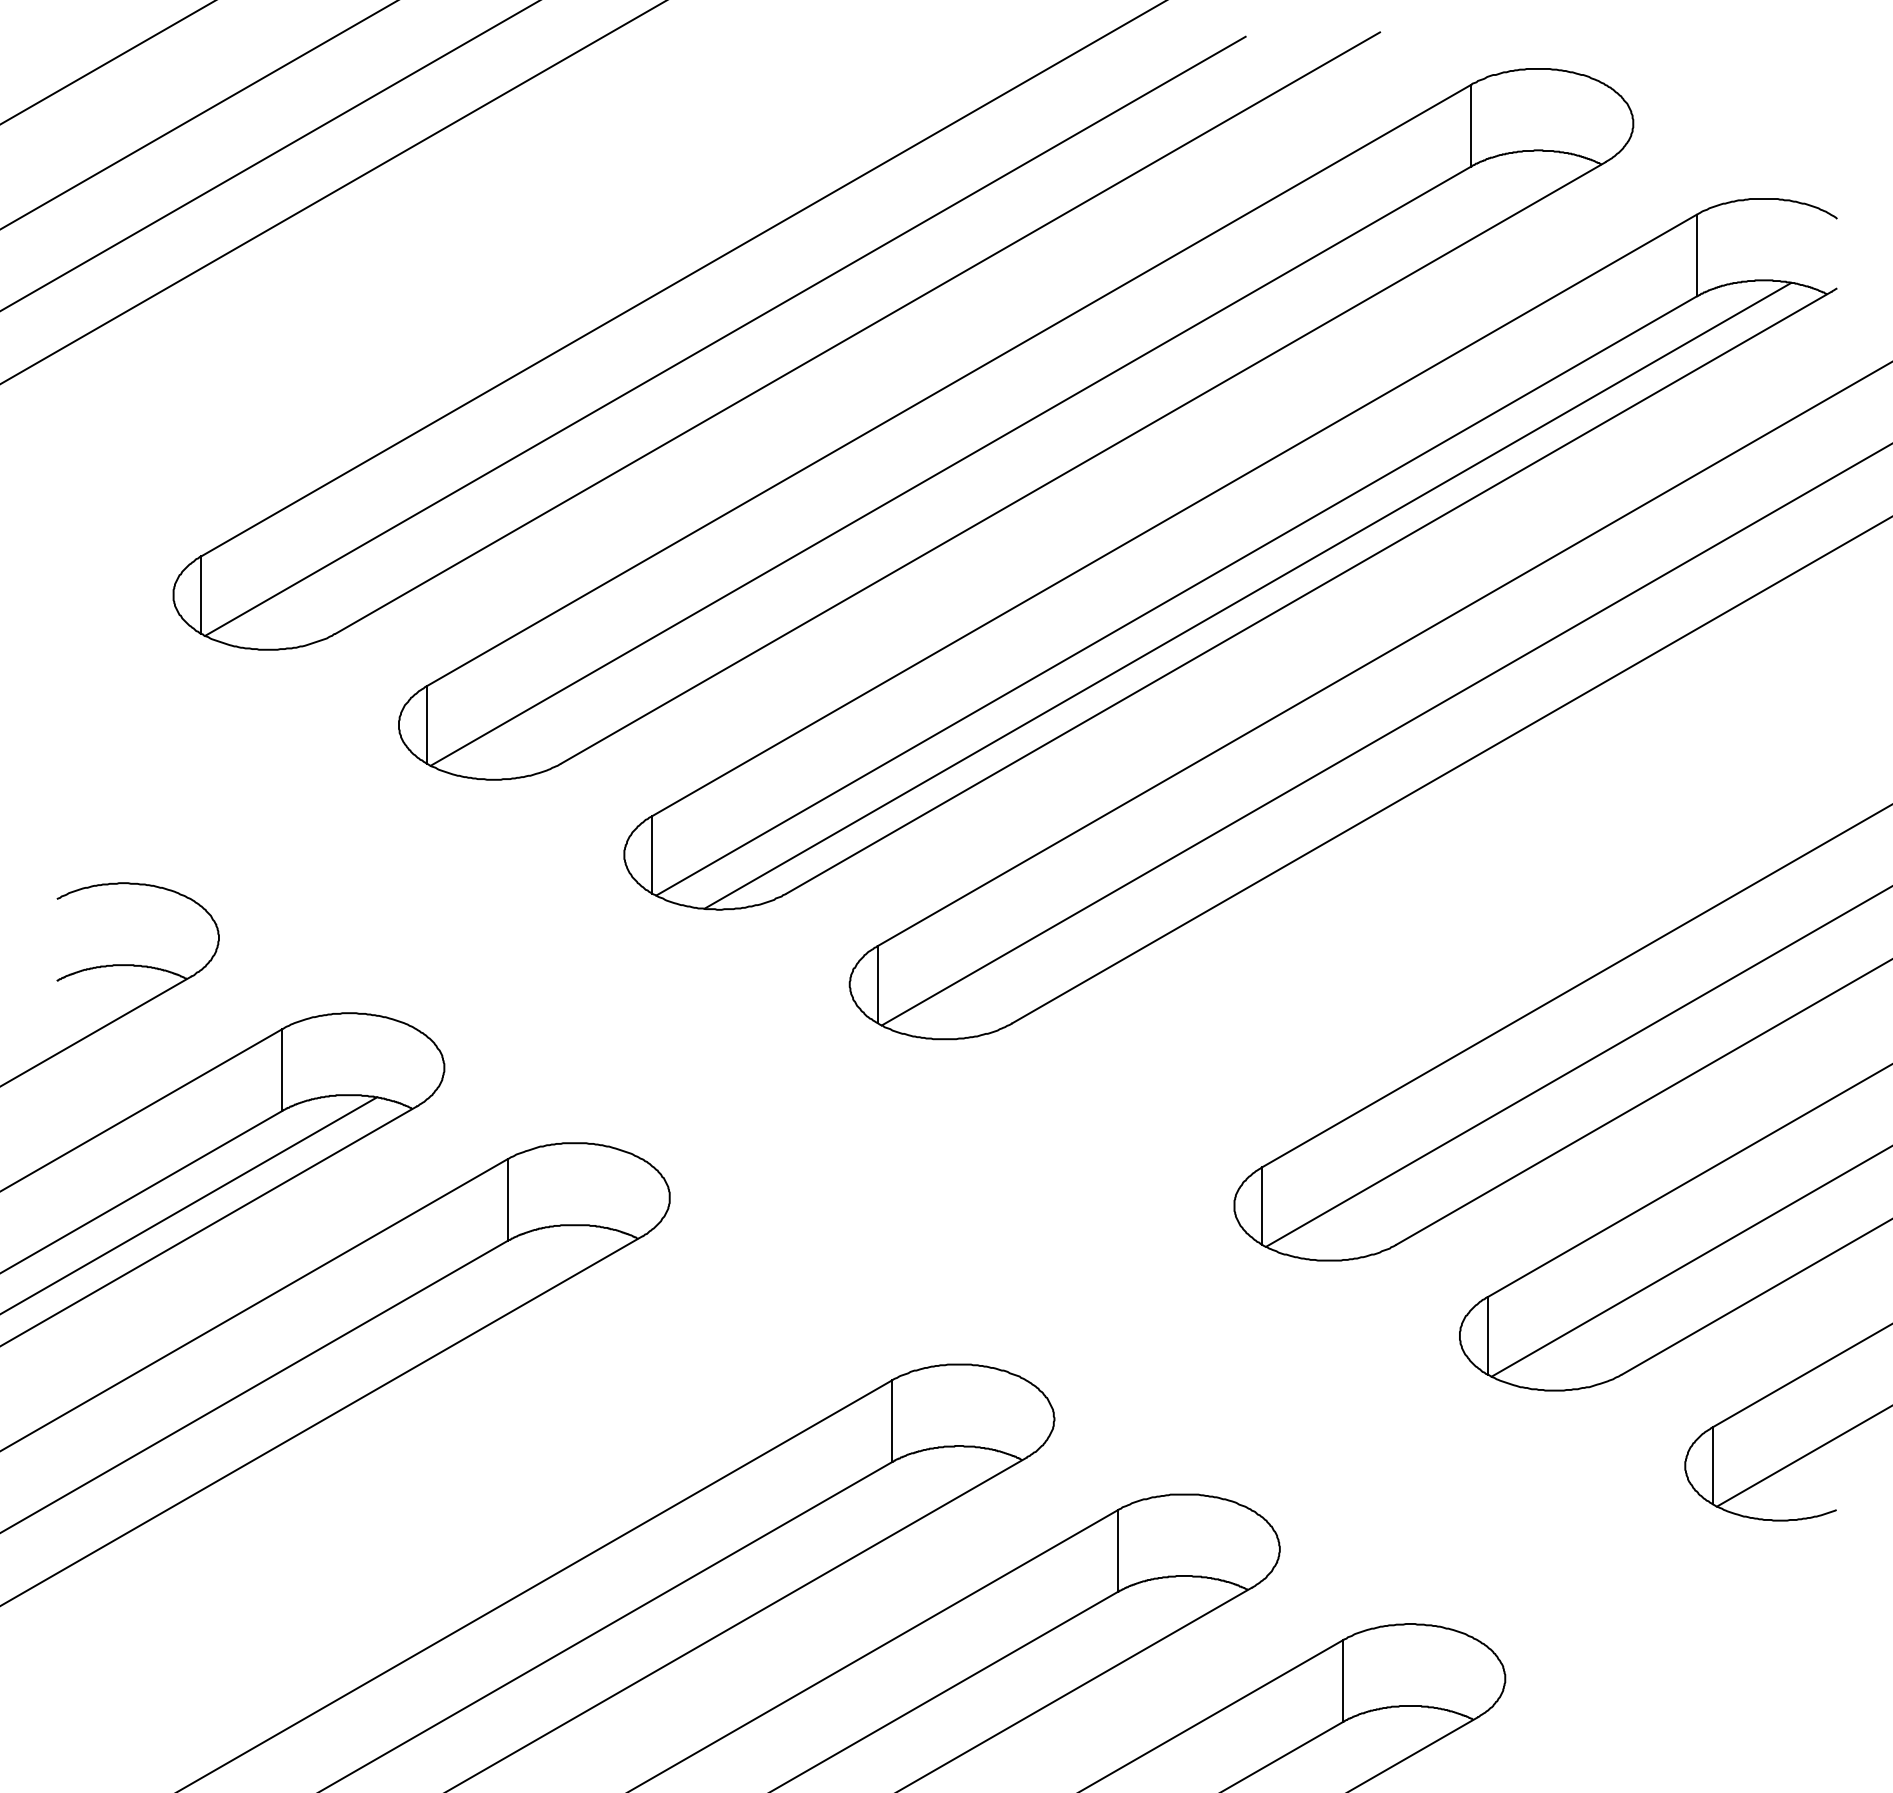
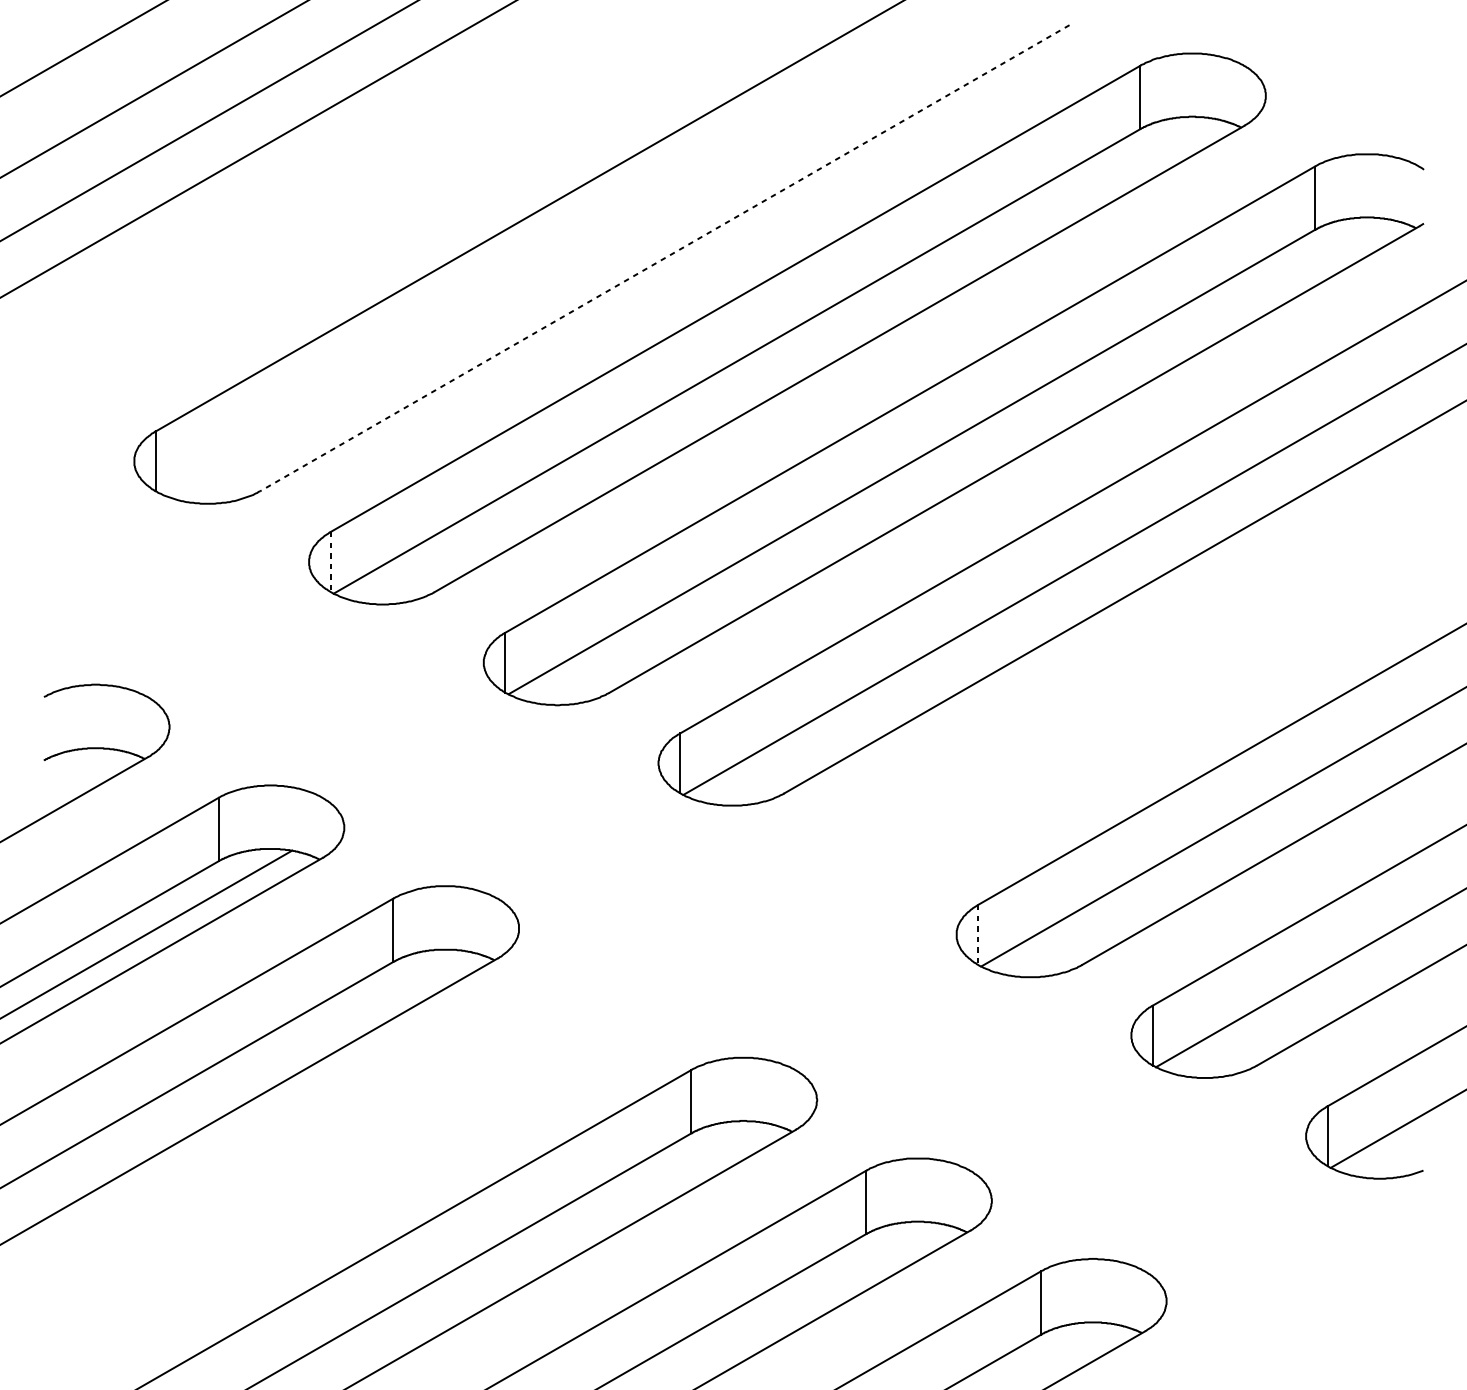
line: (857, 333) -> (664, 258), solid -> dashed
line: (725, 335) -> (562, 260), removed
line: (1247, 595) -> (966, 461), removed
line: (426, 724) -> (330, 561), solid -> dashed
line: (1262, 1206) -> (978, 935), solid -> dashed

